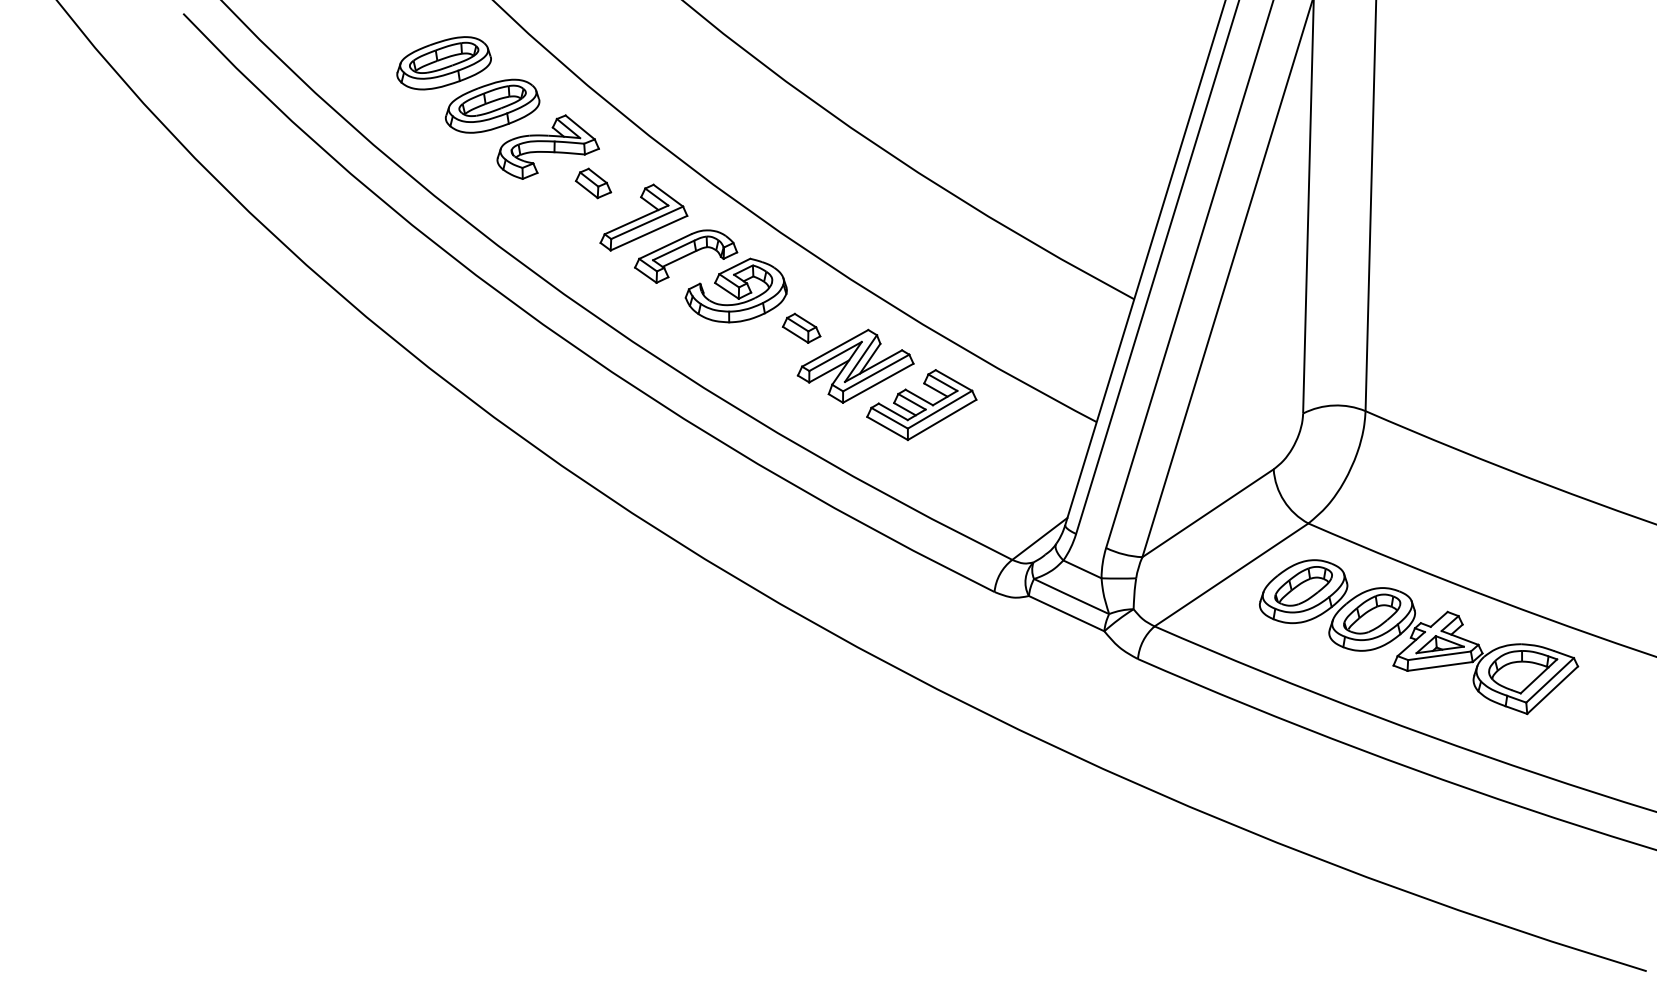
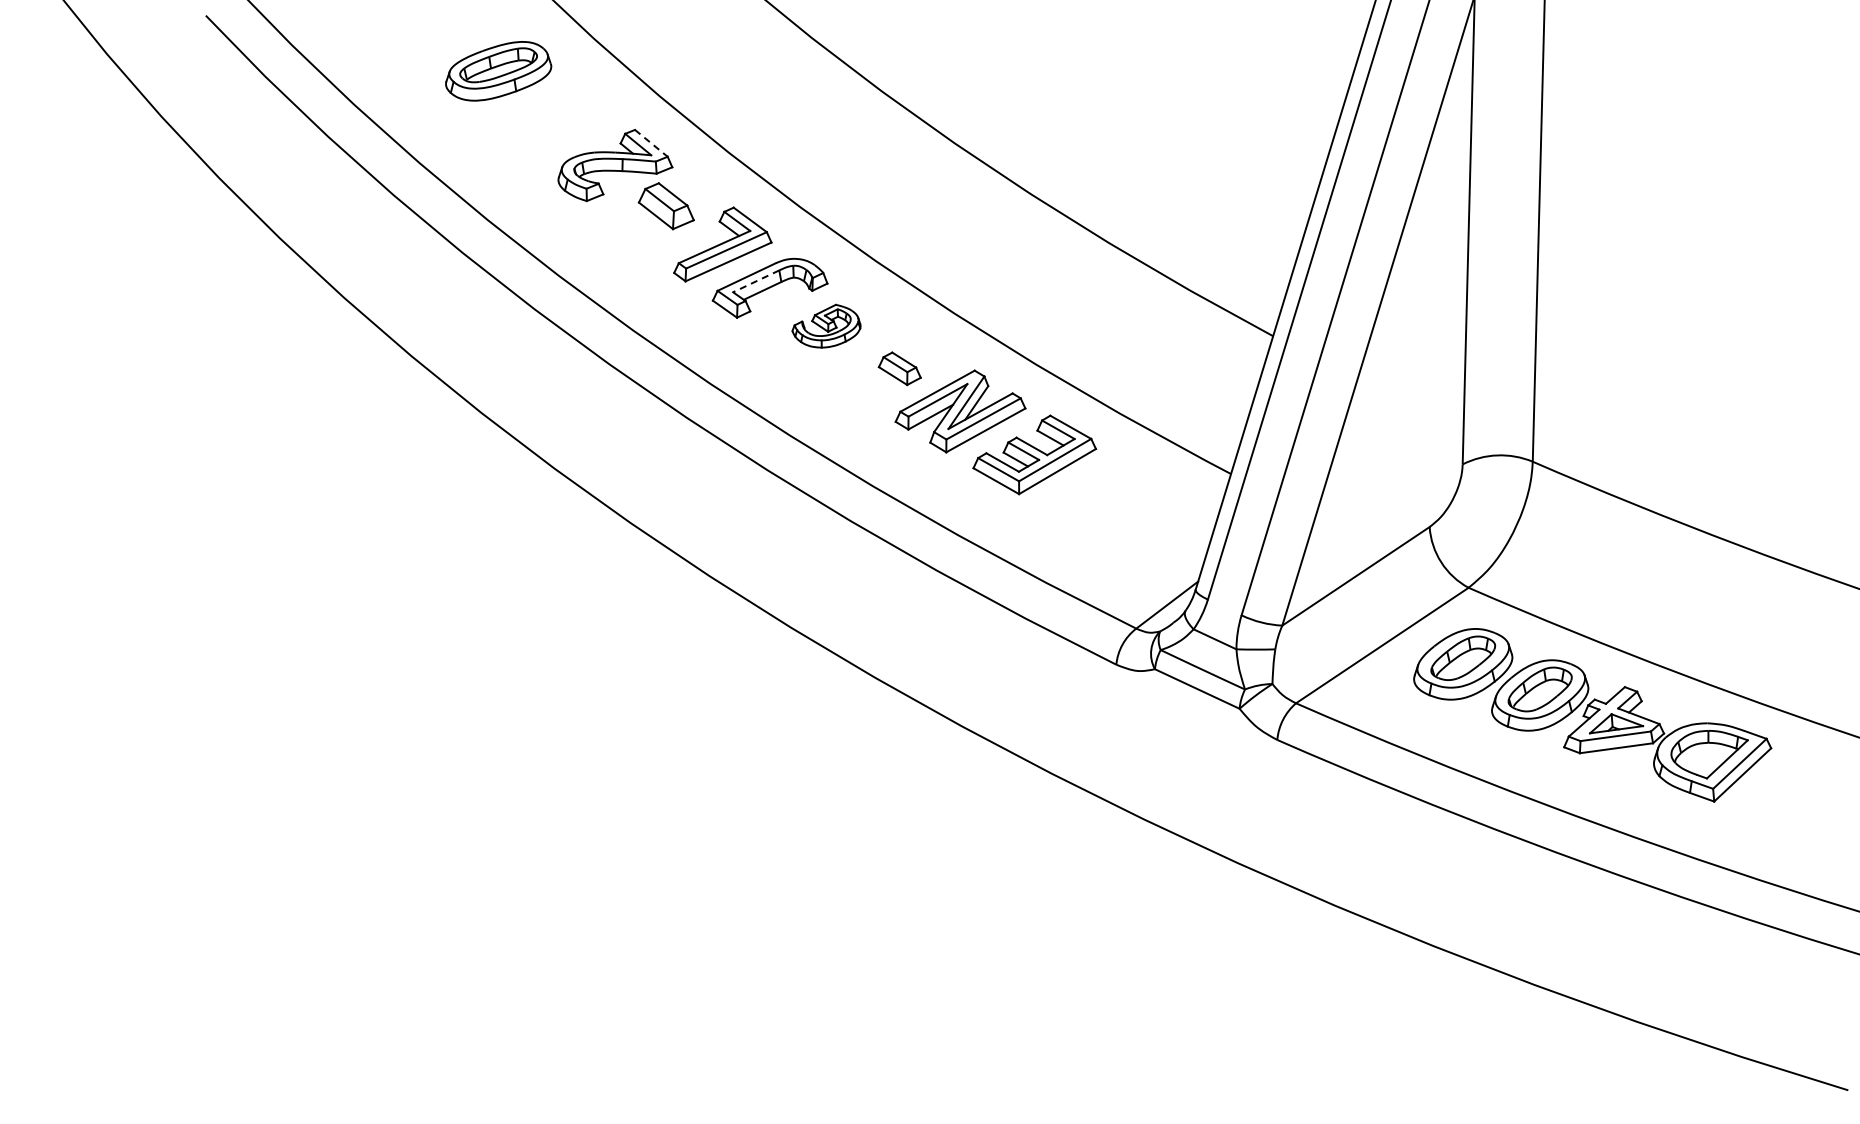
part: (492, 106) -> (552, 119), removed
line: (580, 127) -> (651, 143), solid -> dashed
part: (592, 182) -> (665, 205), size x1.4
line: (673, 250) -> (756, 281), solid -> dashed
part: (736, 289) -> (826, 325), size x0.6

